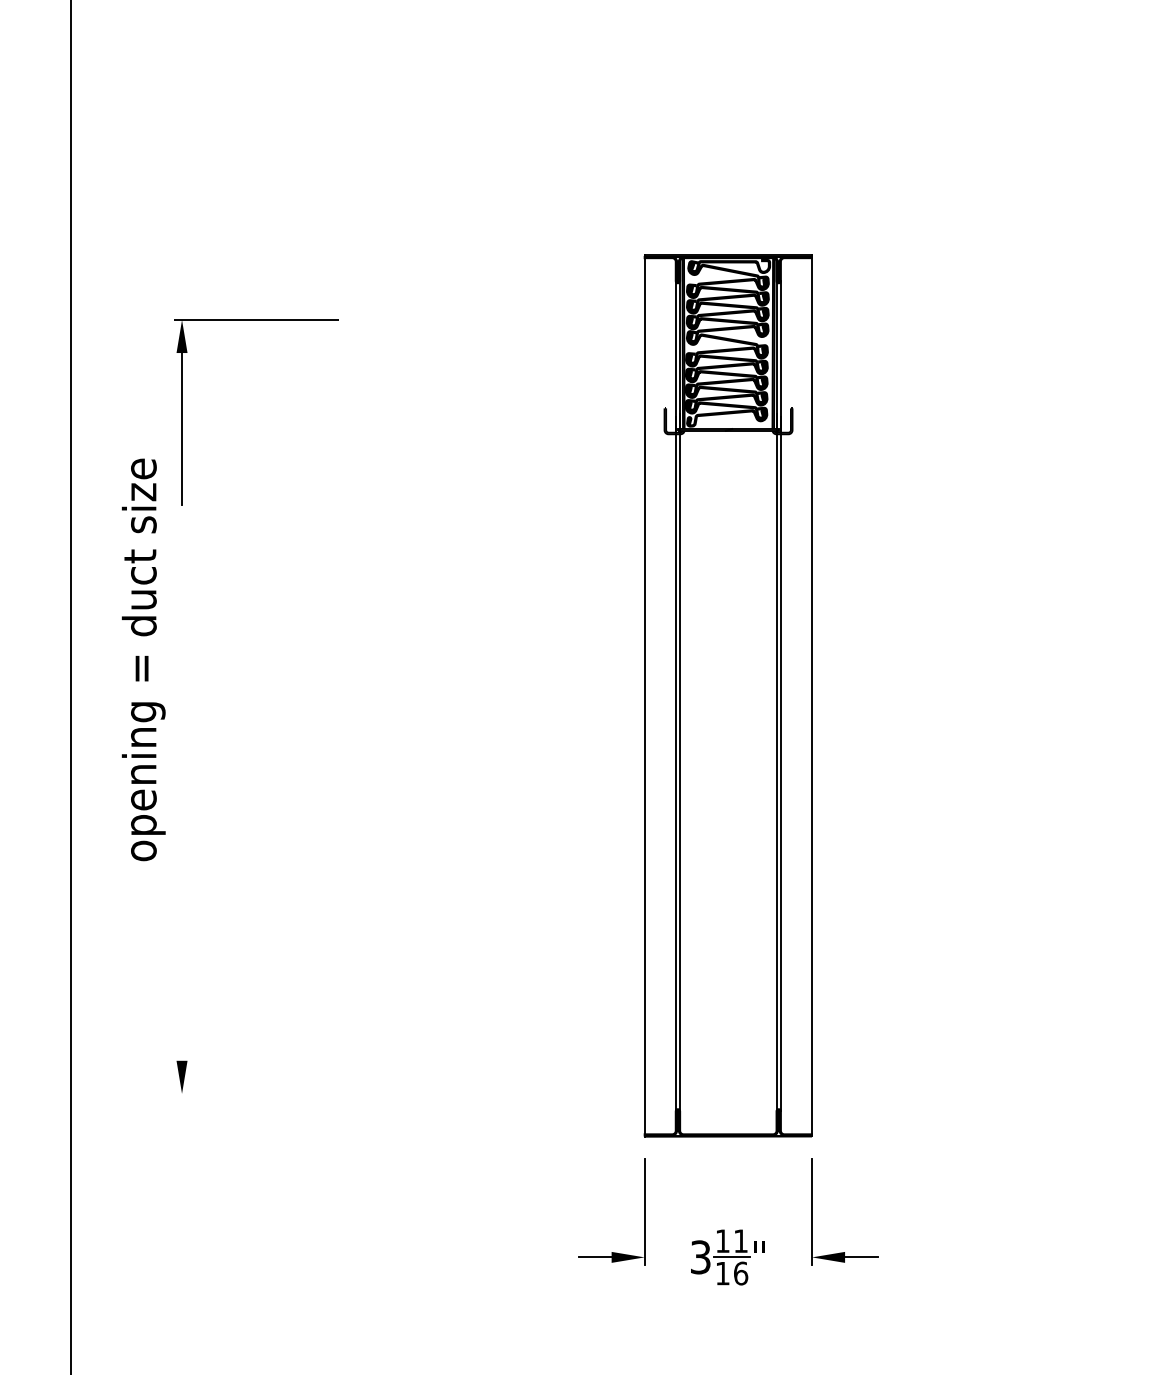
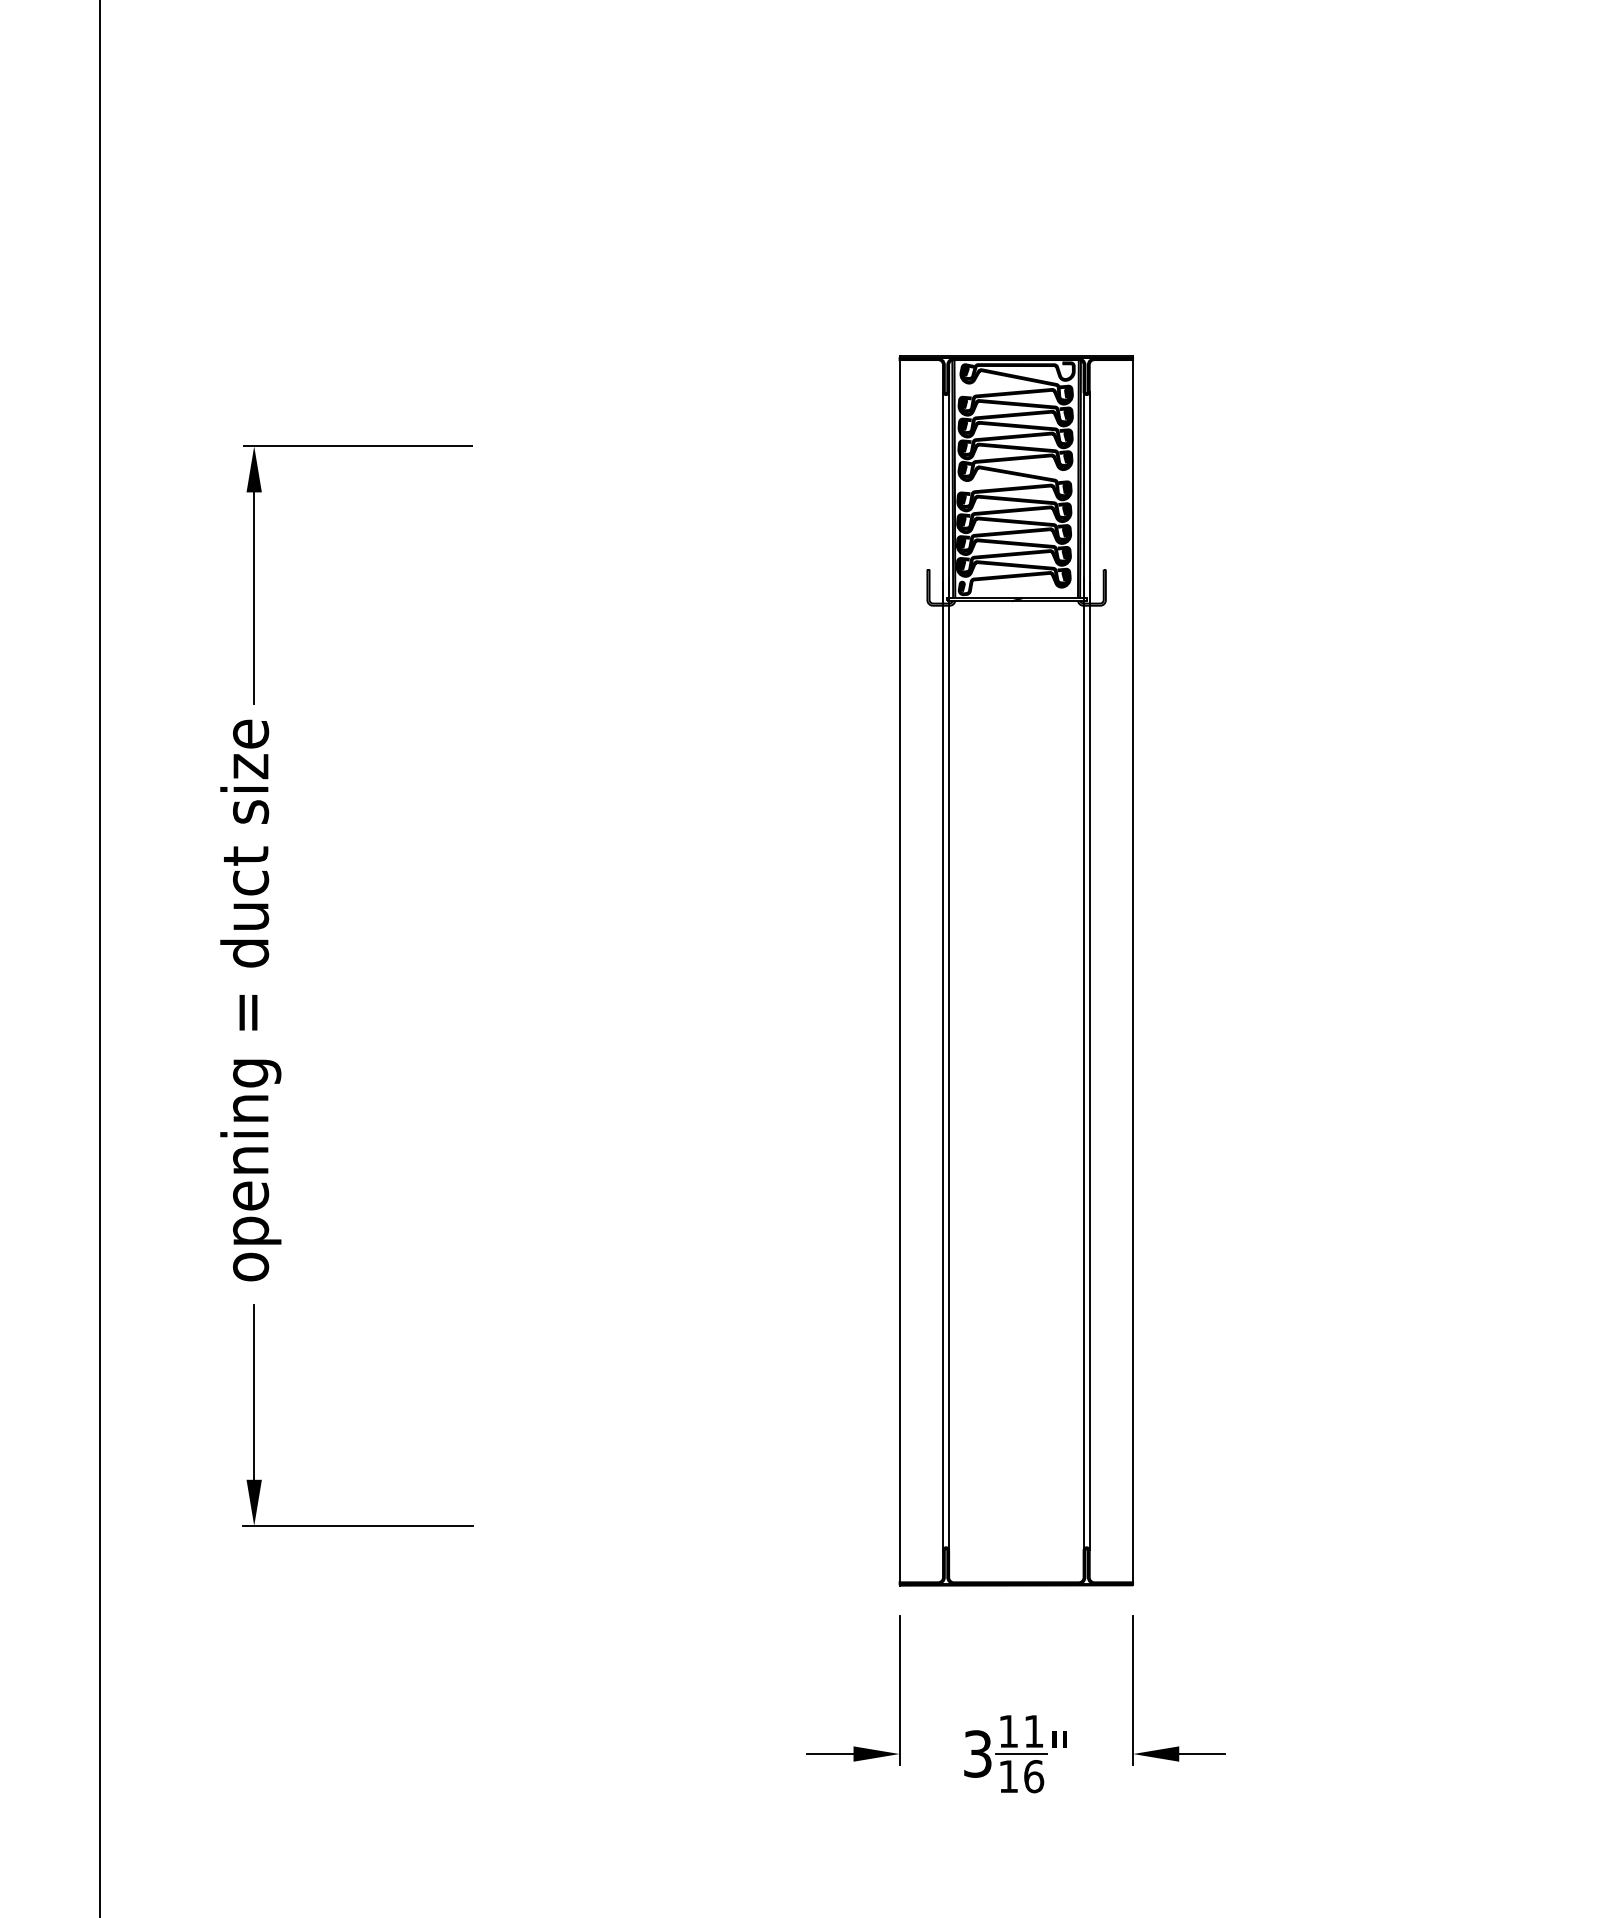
text: (143, 659) -> (250, 1000), moved
line: (182, 998) -> (254, 1392), added
line: (256, 1093) -> (358, 1525), added

